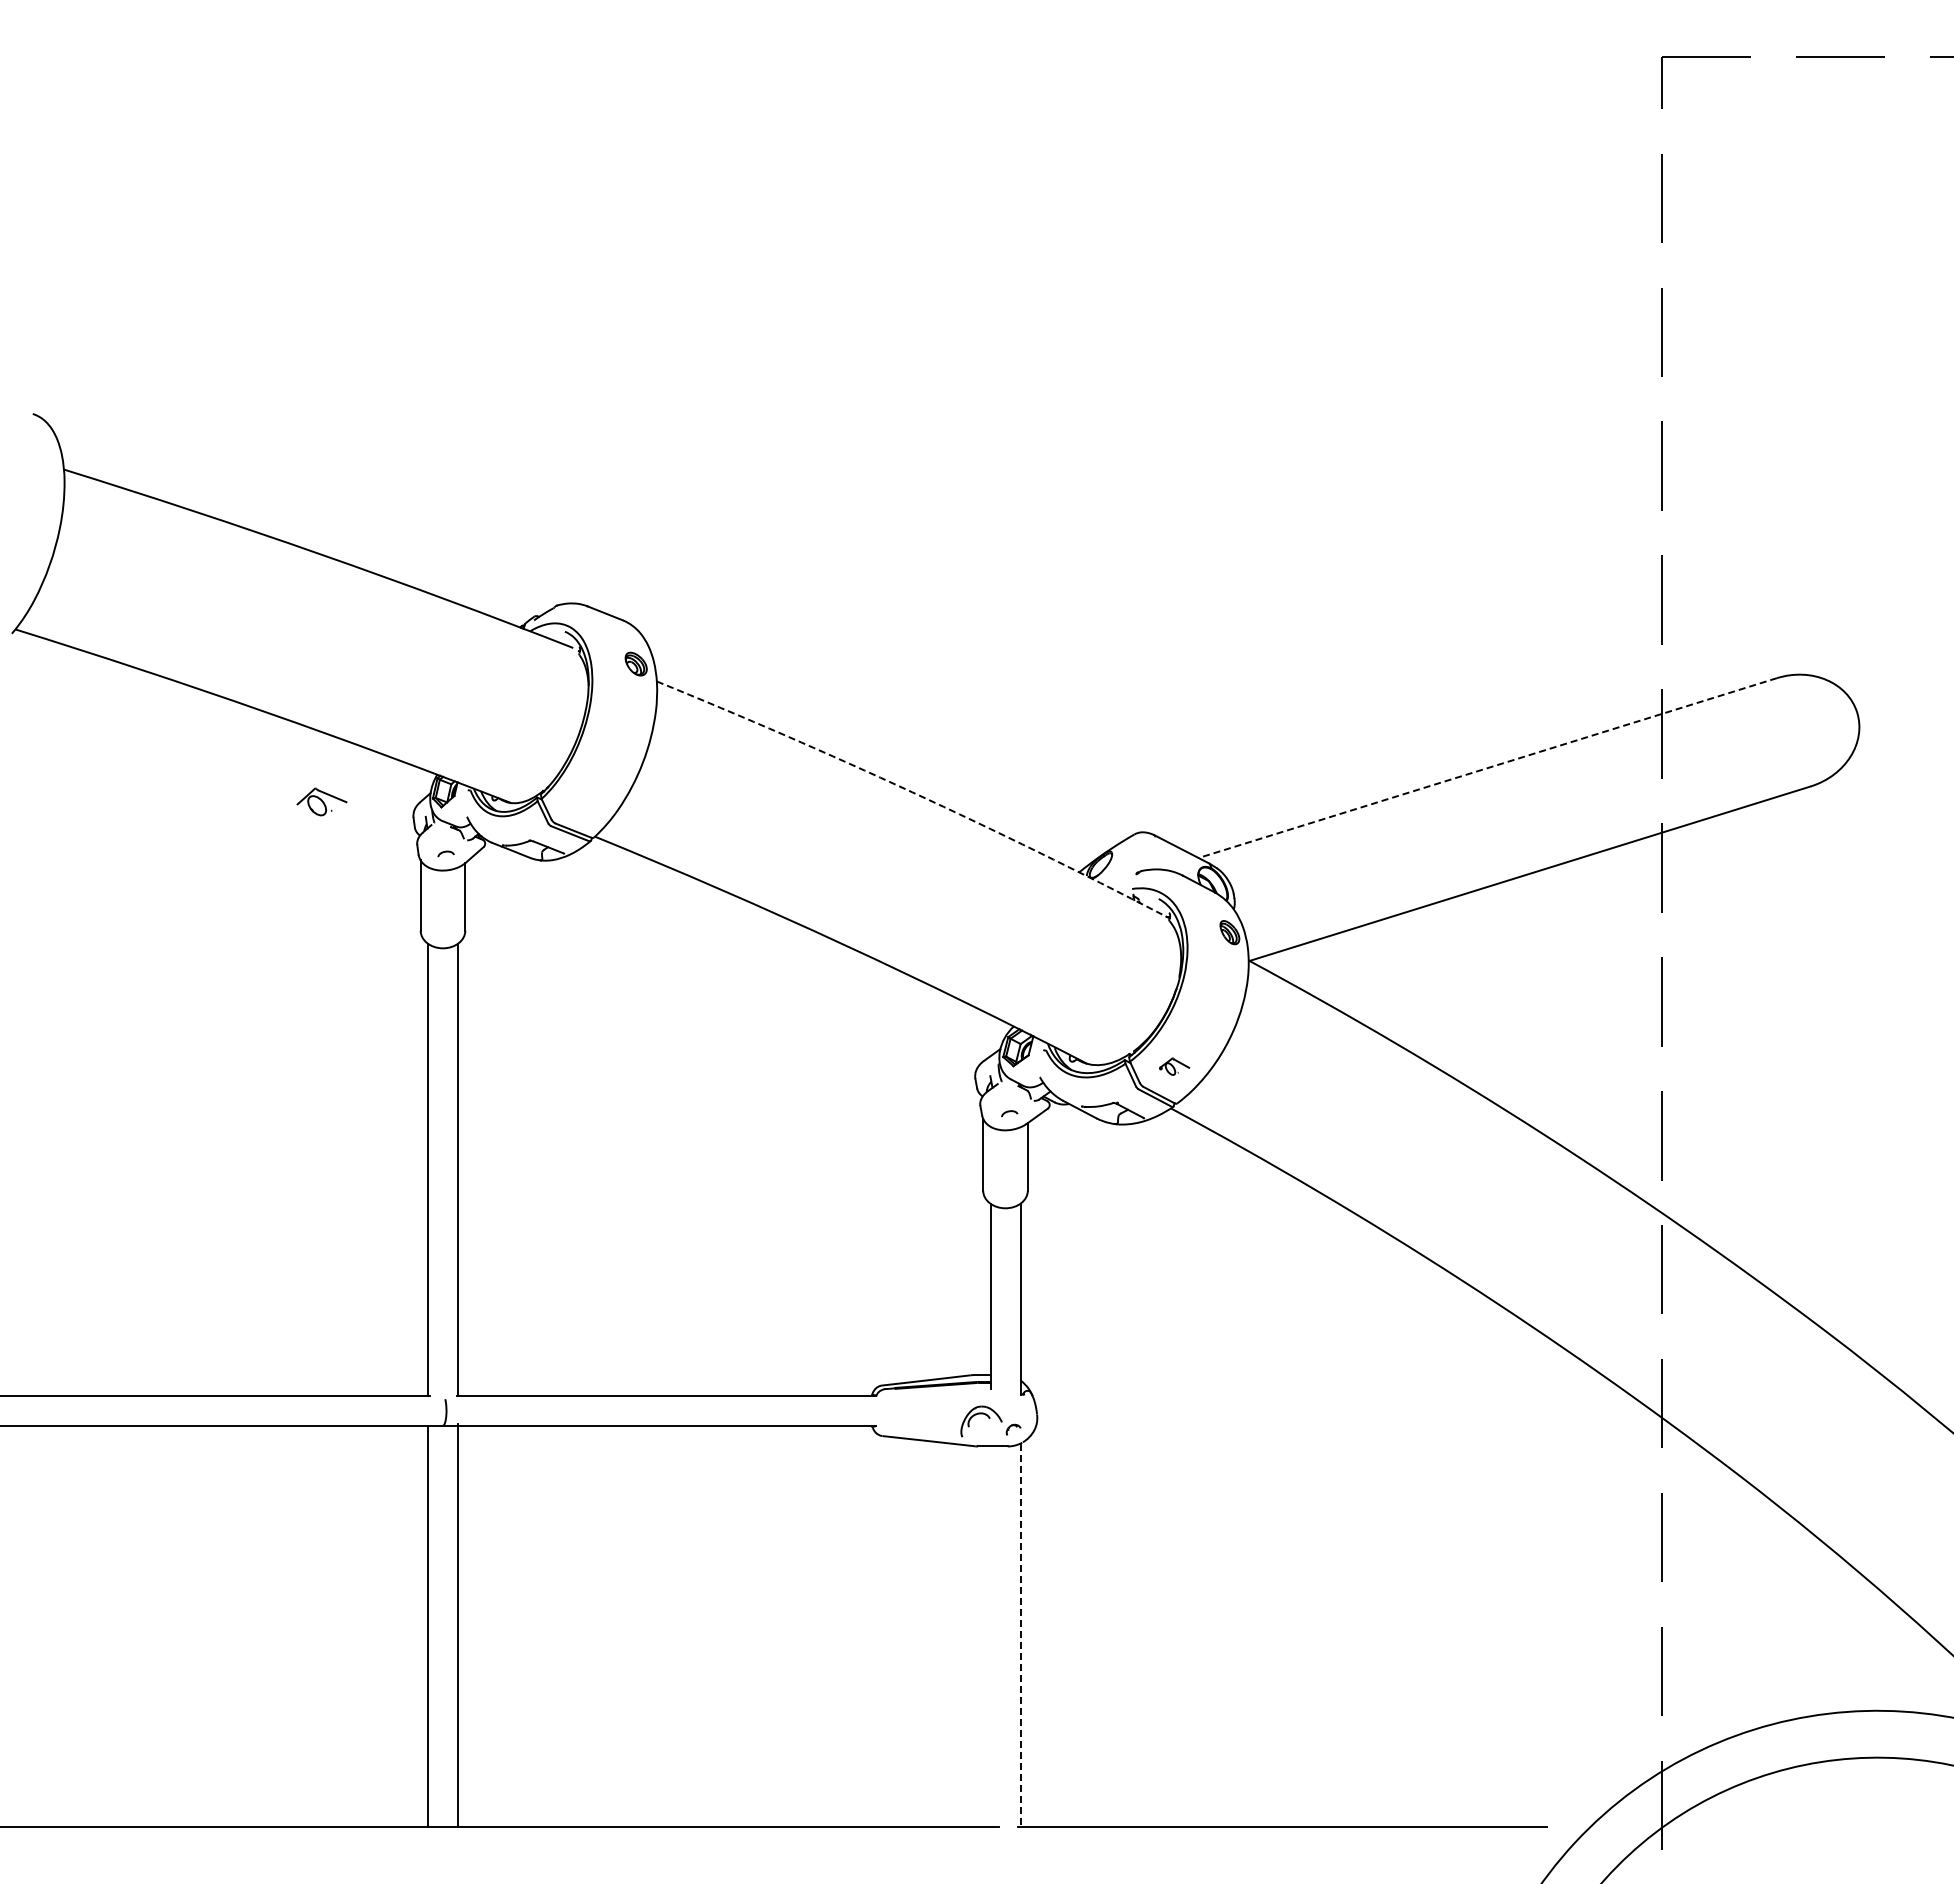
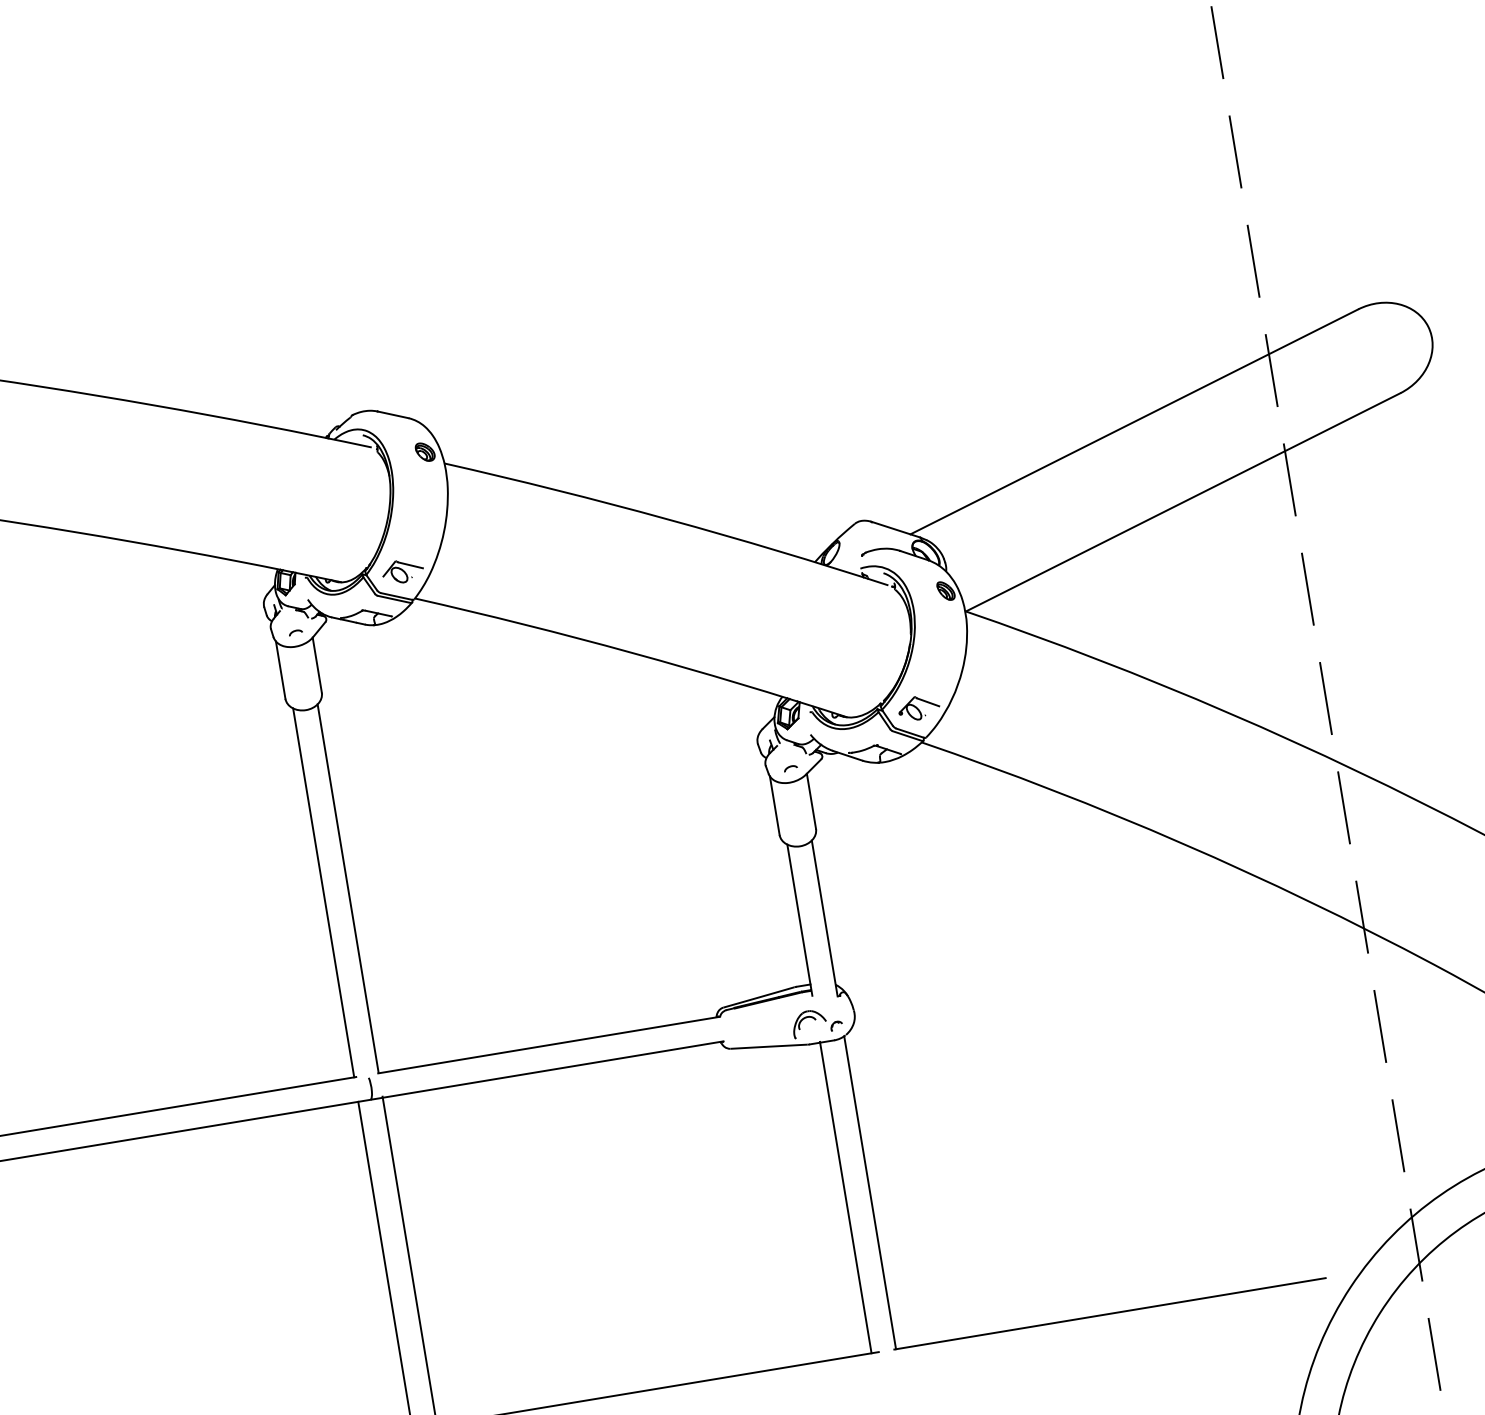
line: (1487, 768) -> (1134, 422), dashed -> solid
line: (912, 792) -> (668, 519), dashed -> solid
part: (321, 801) -> (402, 571), moved
part: (1174, 1066) -> (918, 707), size x1.67
line: (1020, 1635) -> (870, 1192), dashed -> solid
line: (990, 1636) -> (845, 1197), added

